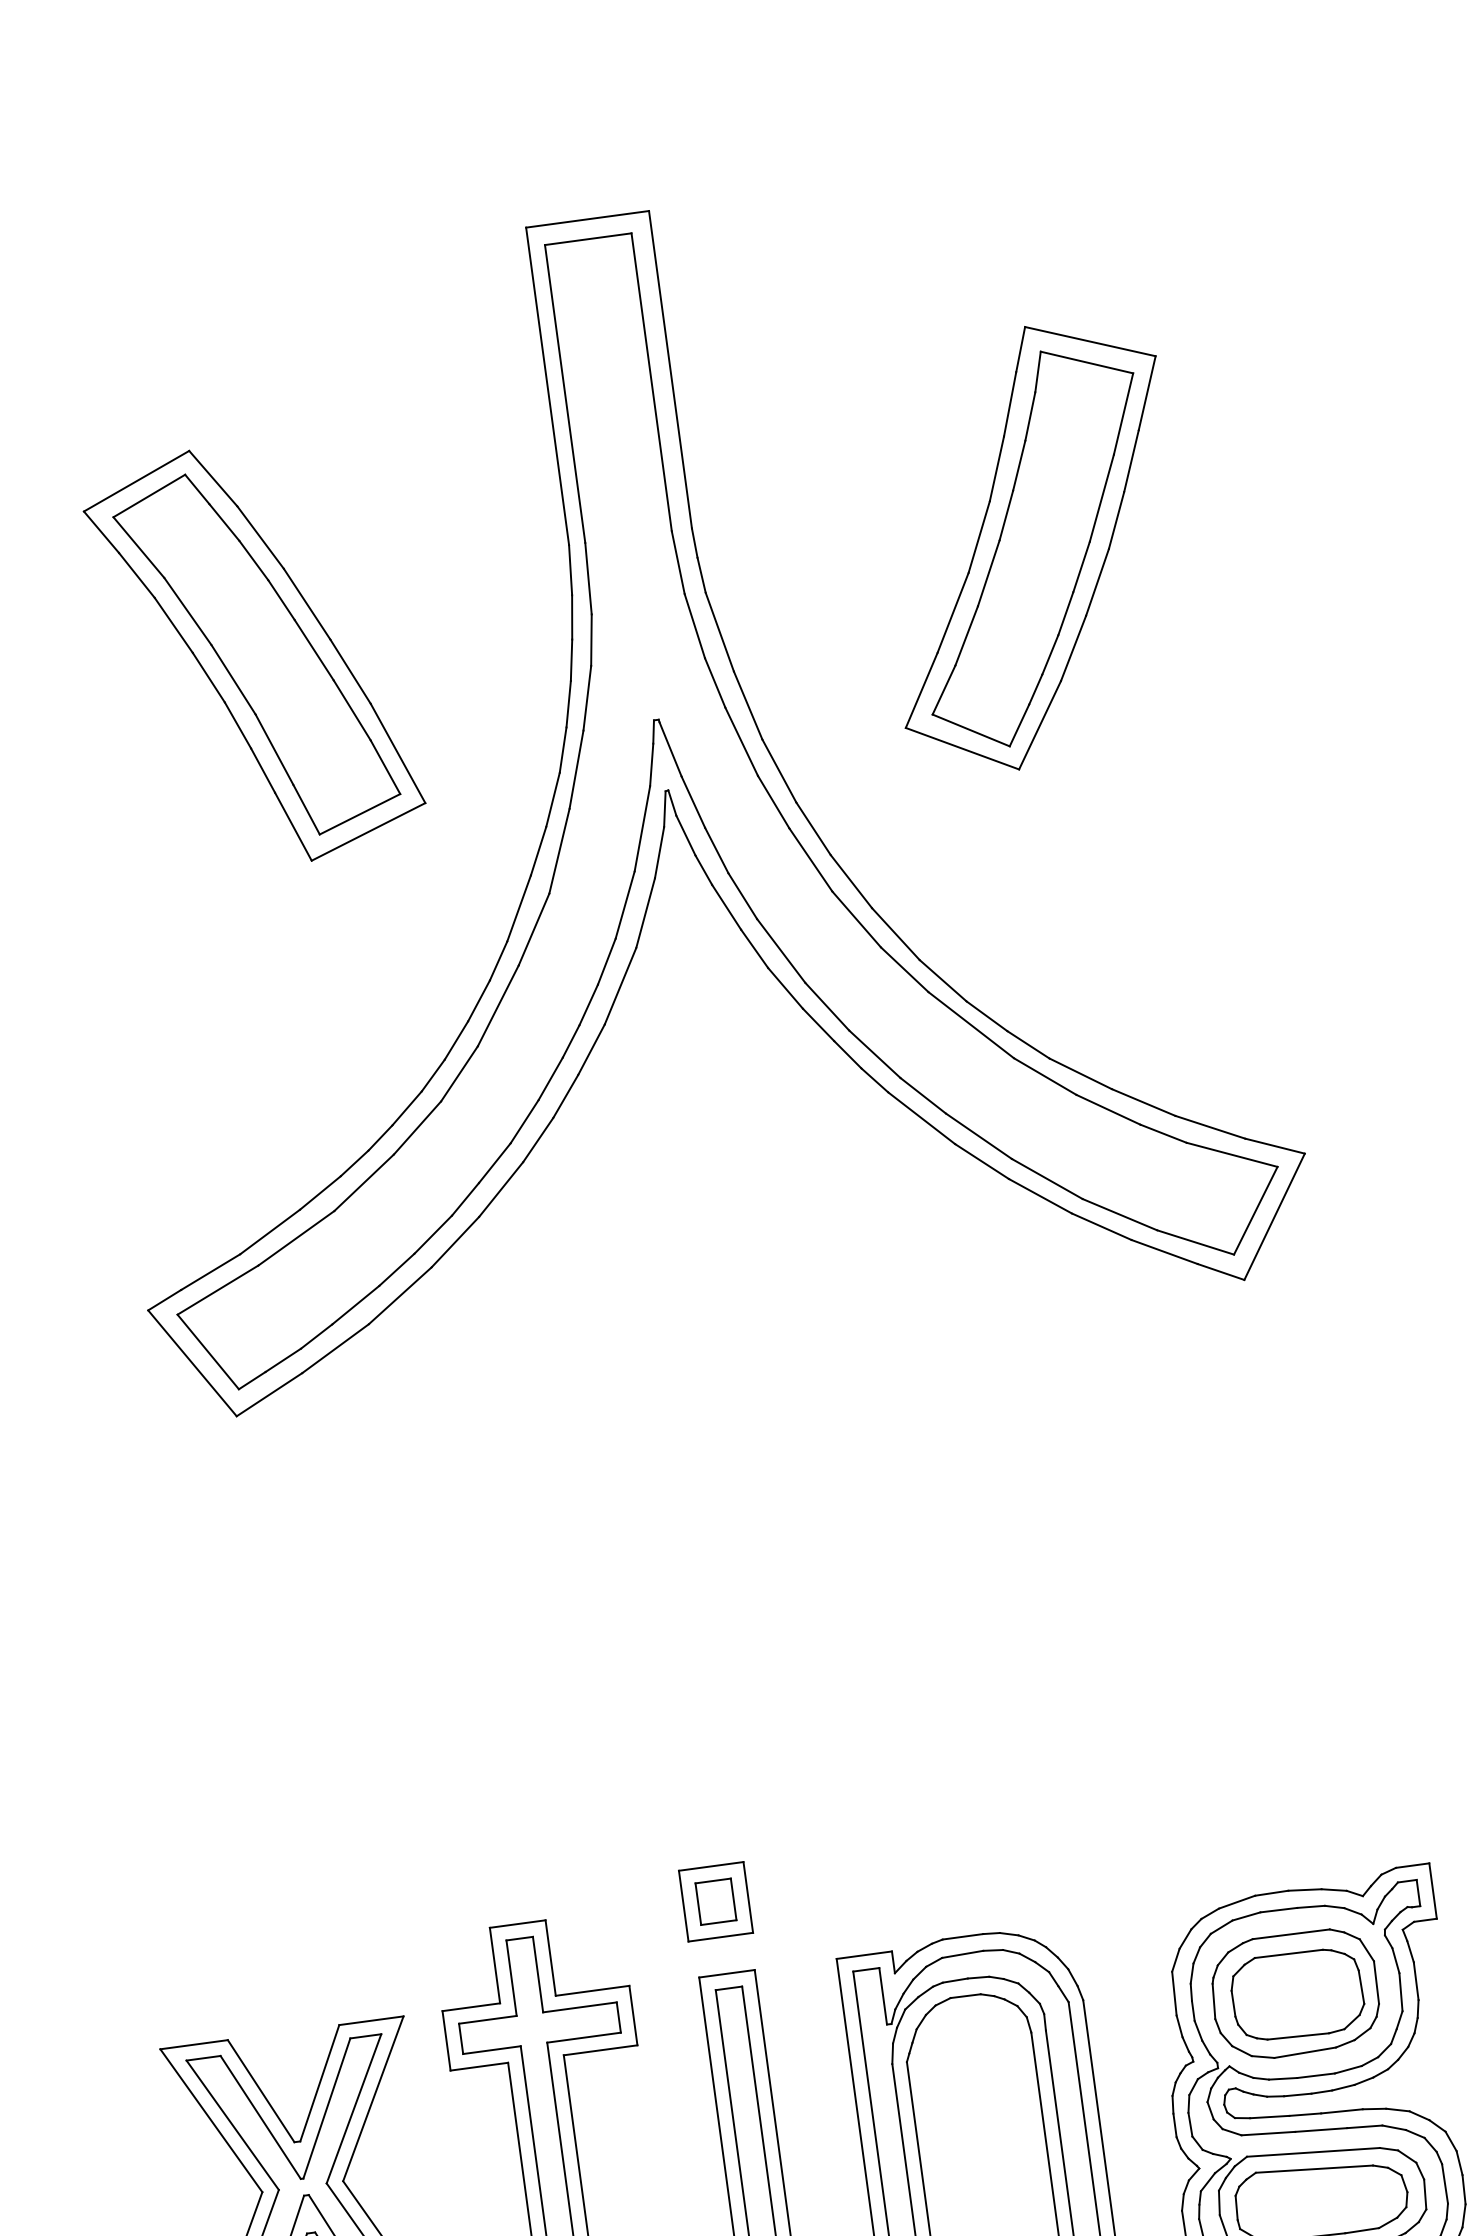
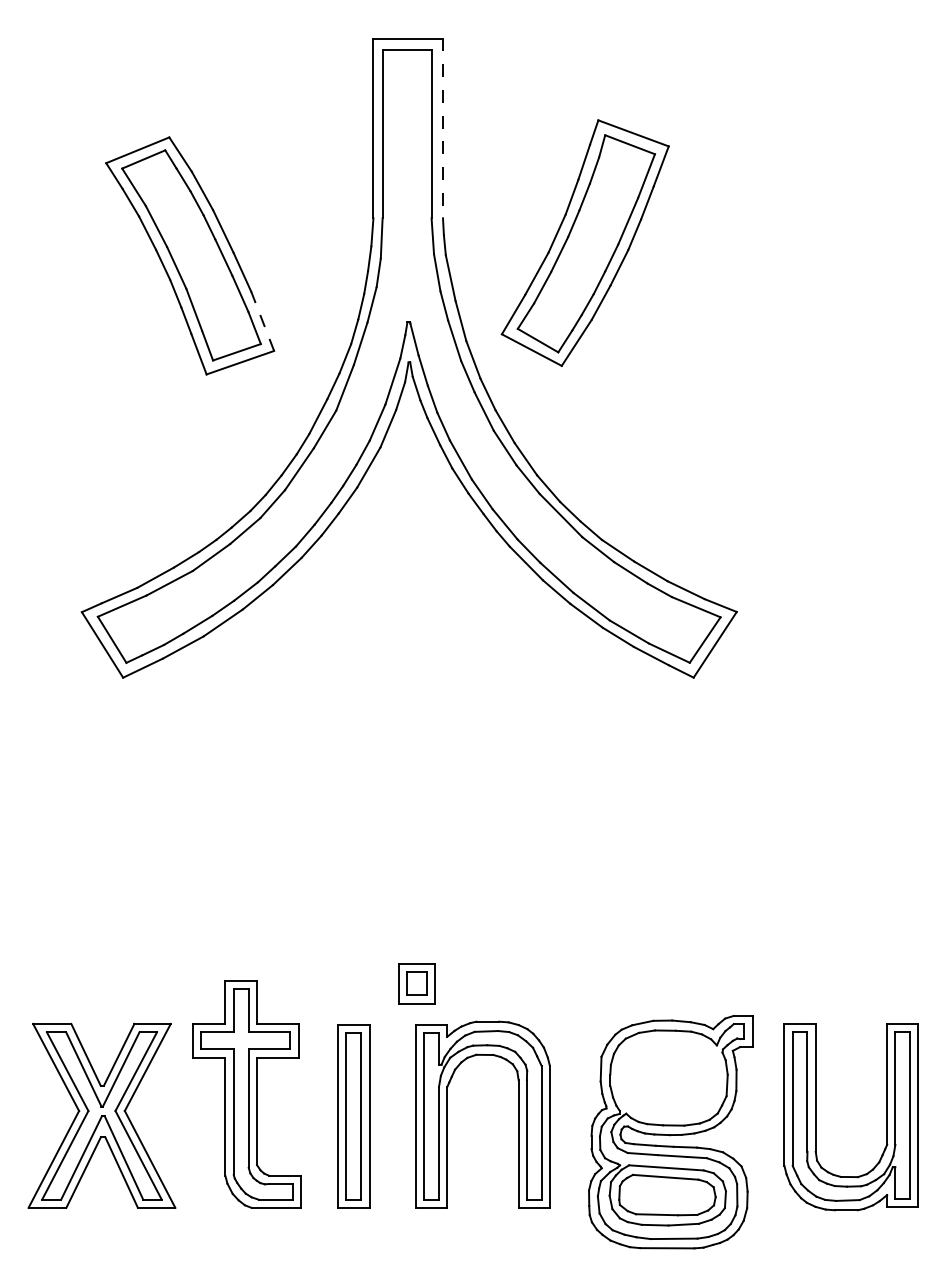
line: (671, 369) -> (443, 128), solid -> dashed
part: (1029, 546) -> (584, 242), moved
line: (397, 753) -> (262, 321), solid -> dashed
part: (714, 1901) -> (416, 983), moved
part: (1295, 1993) -> (668, 1078), removed

